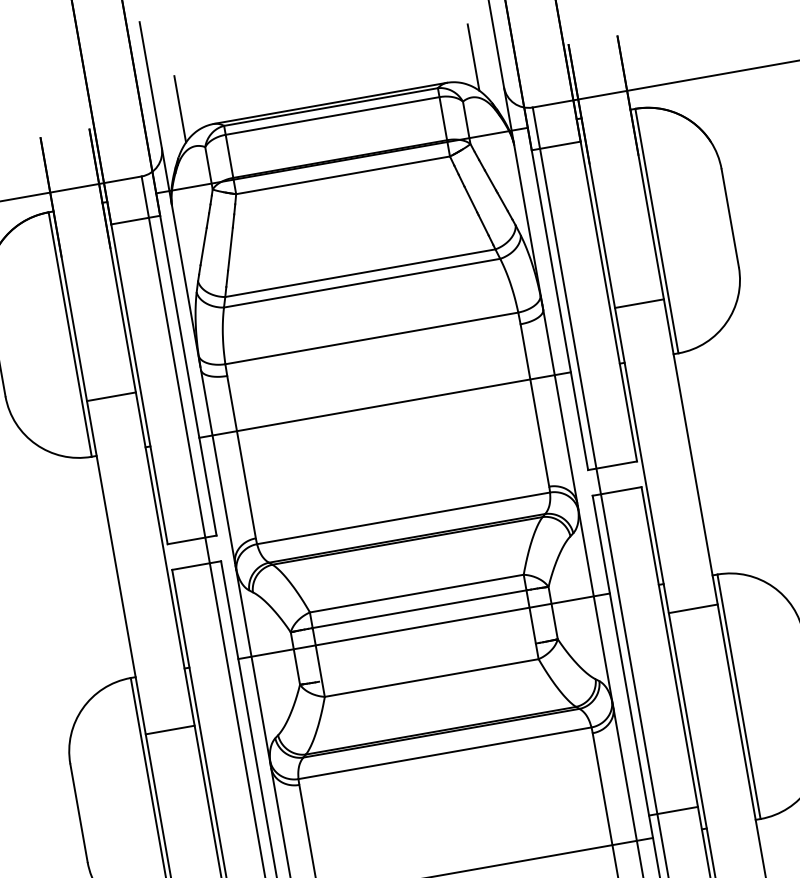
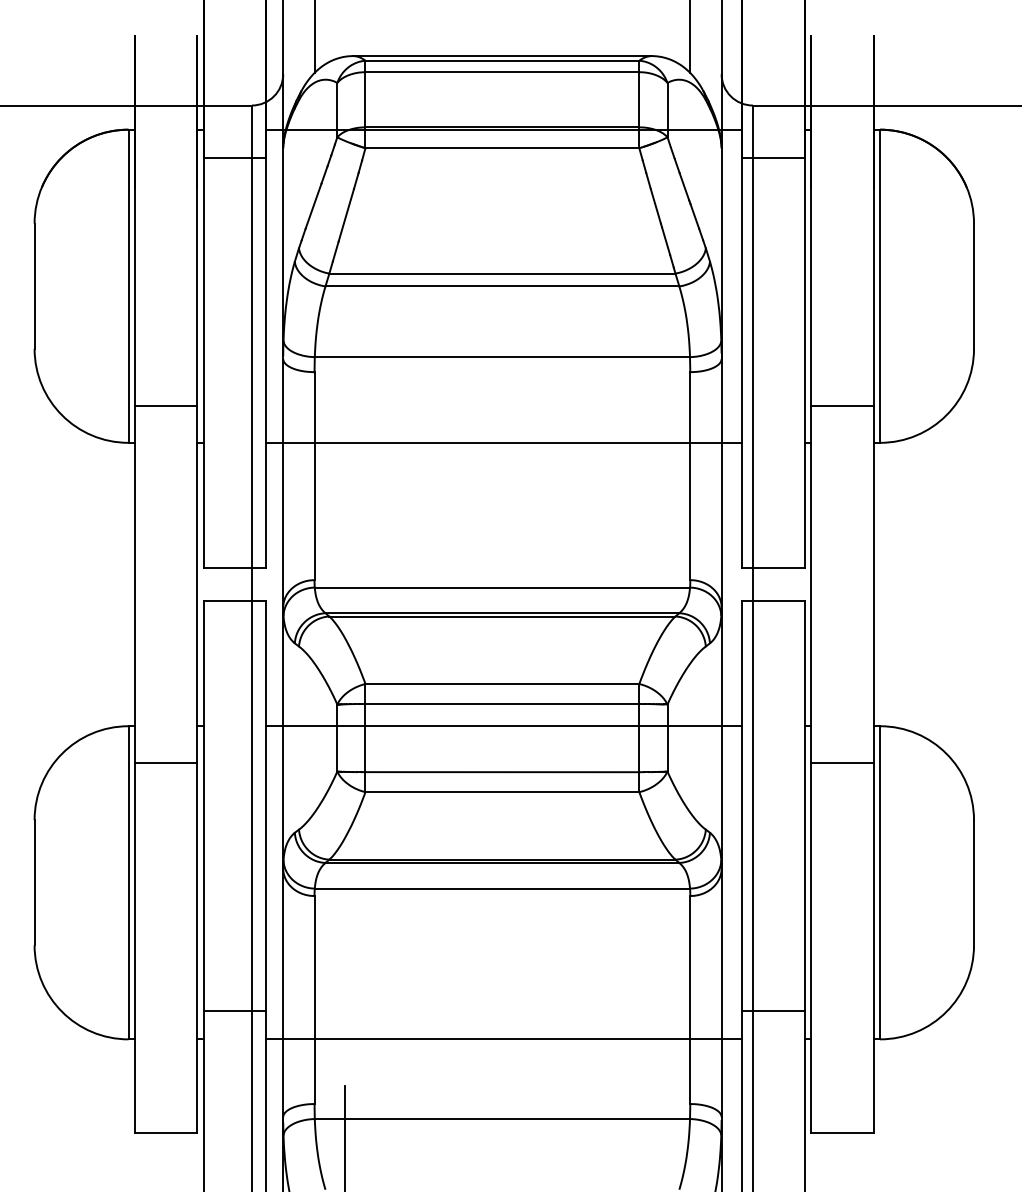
line: (639, 303) -> (842, 405), moved
line: (110, 396) -> (165, 405), moved
line: (427, 662) -> (500, 772), added
line: (169, 730) -> (165, 763), moved

